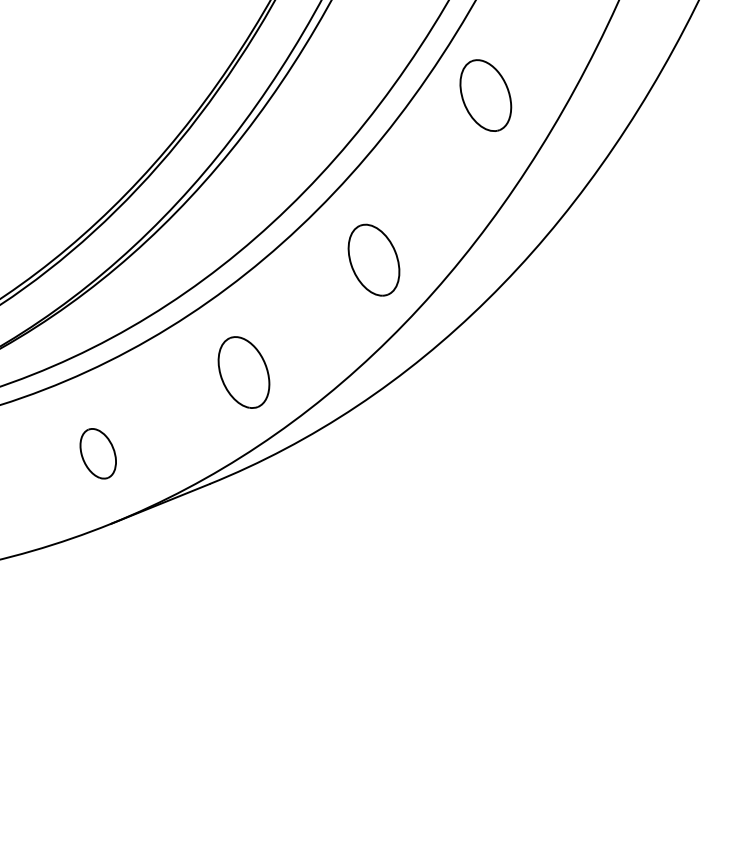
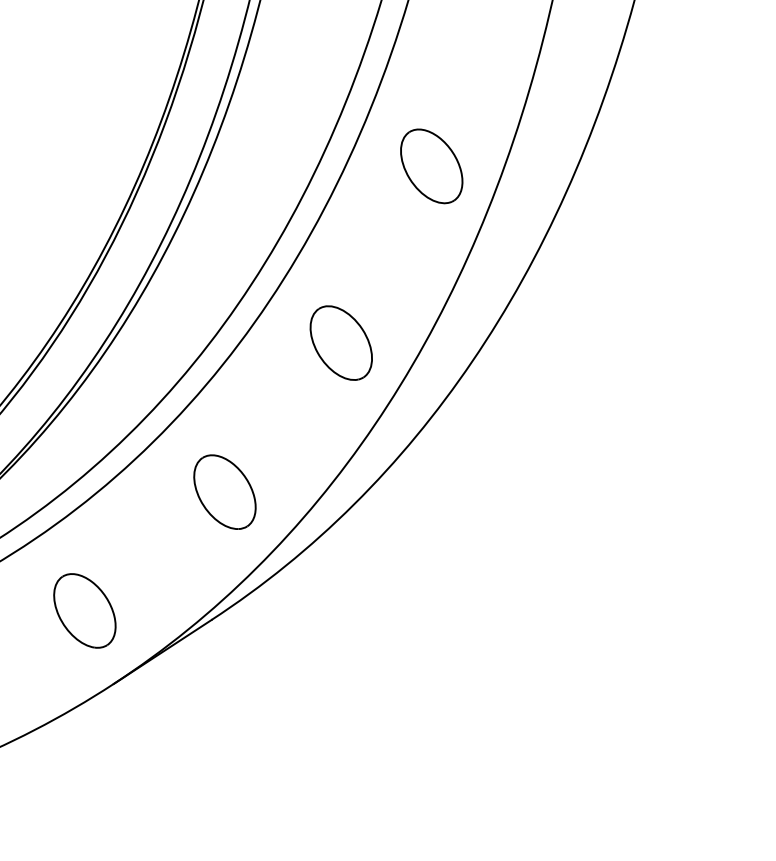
part: (485, 95) -> (431, 166), moved
part: (98, 453) -> (85, 610), size x1.43

